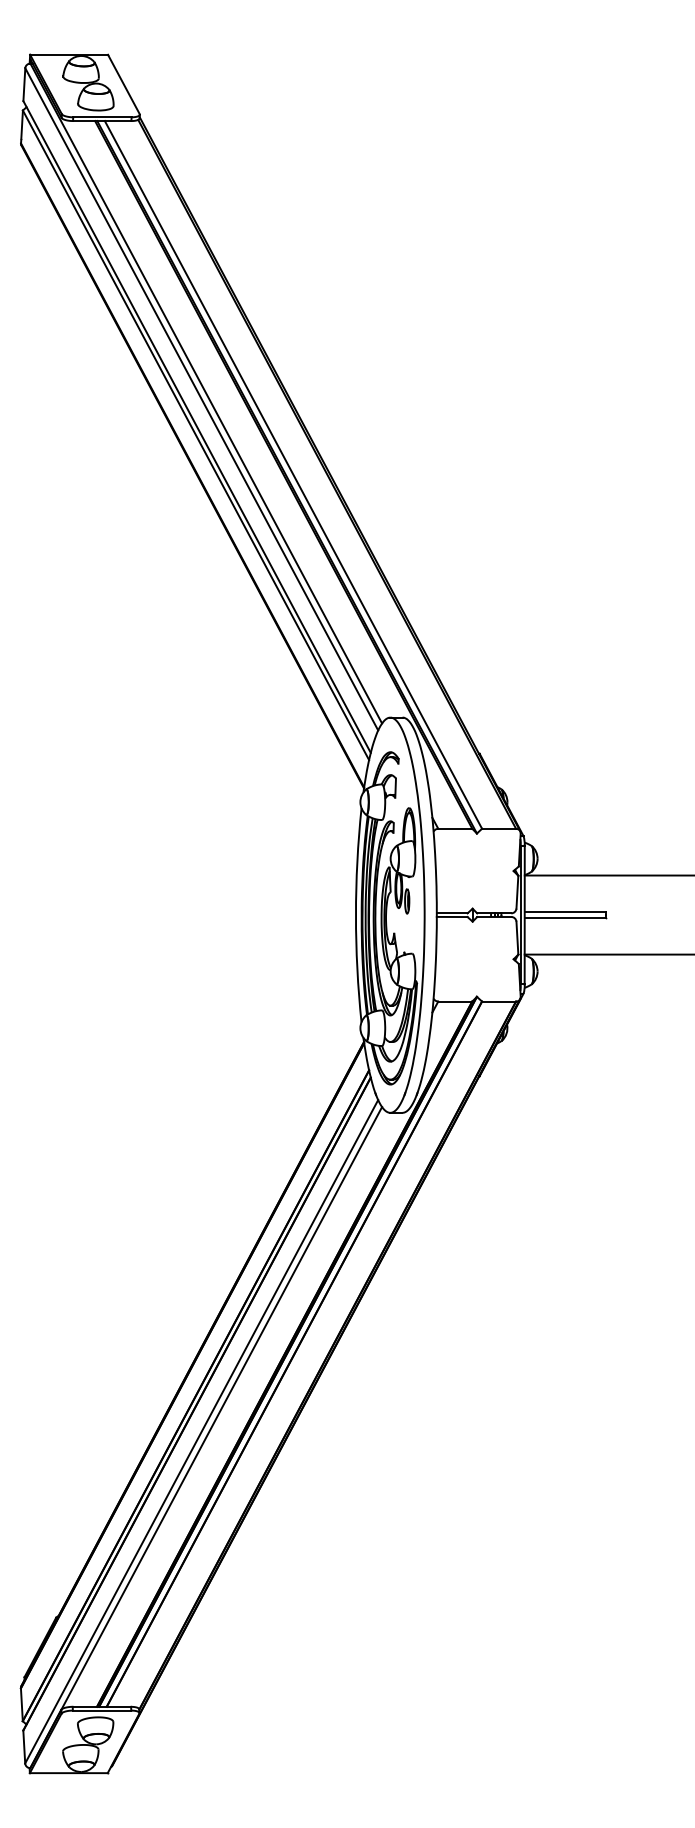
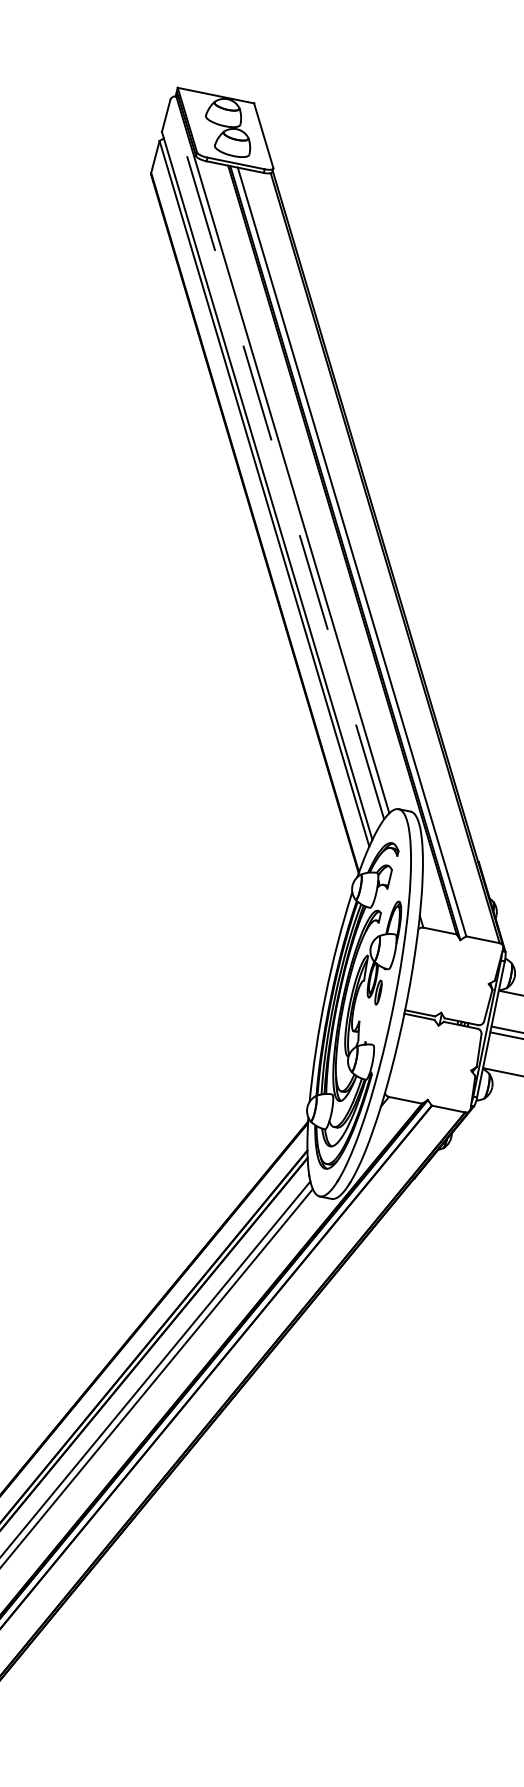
line: (201, 398) -> (277, 458), solid -> dashed

